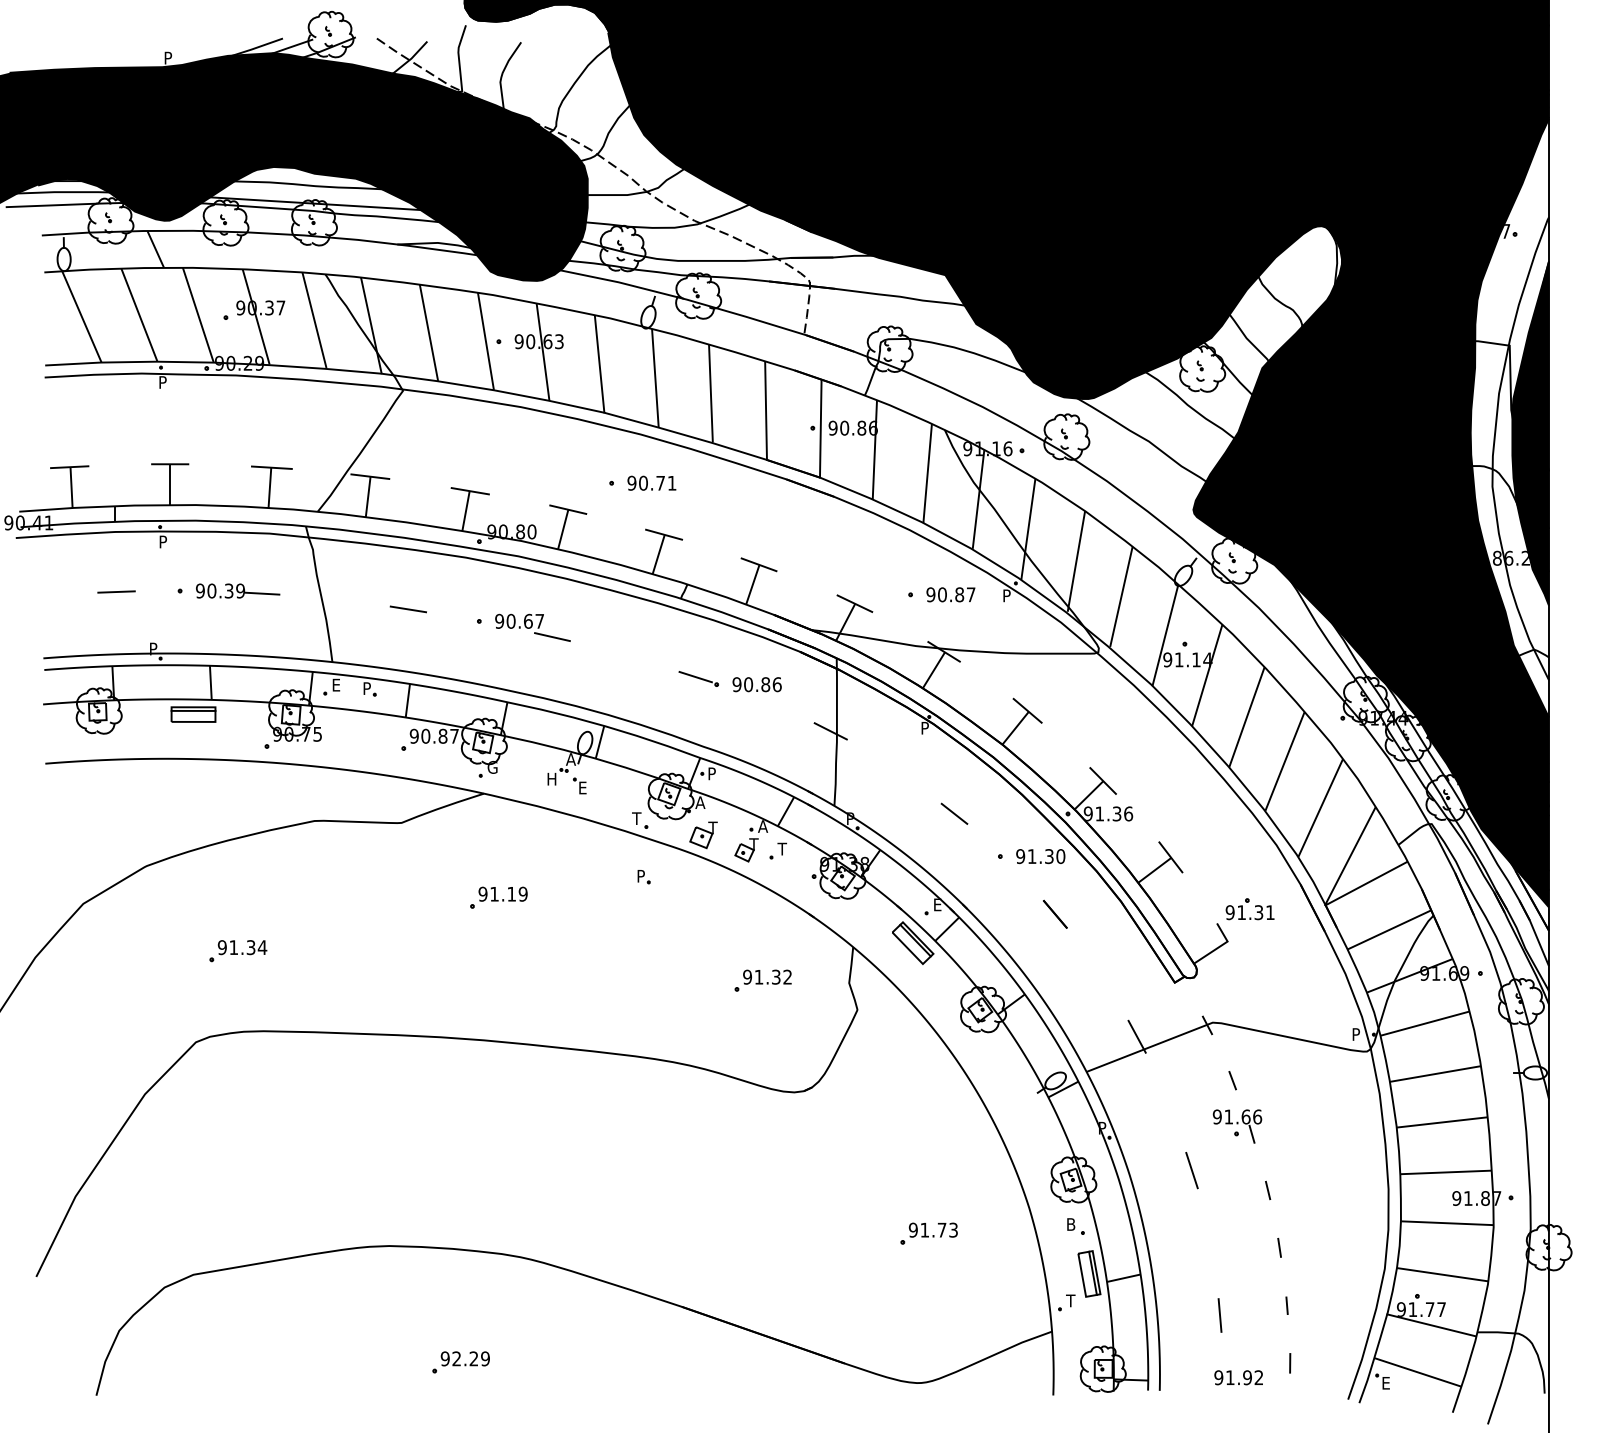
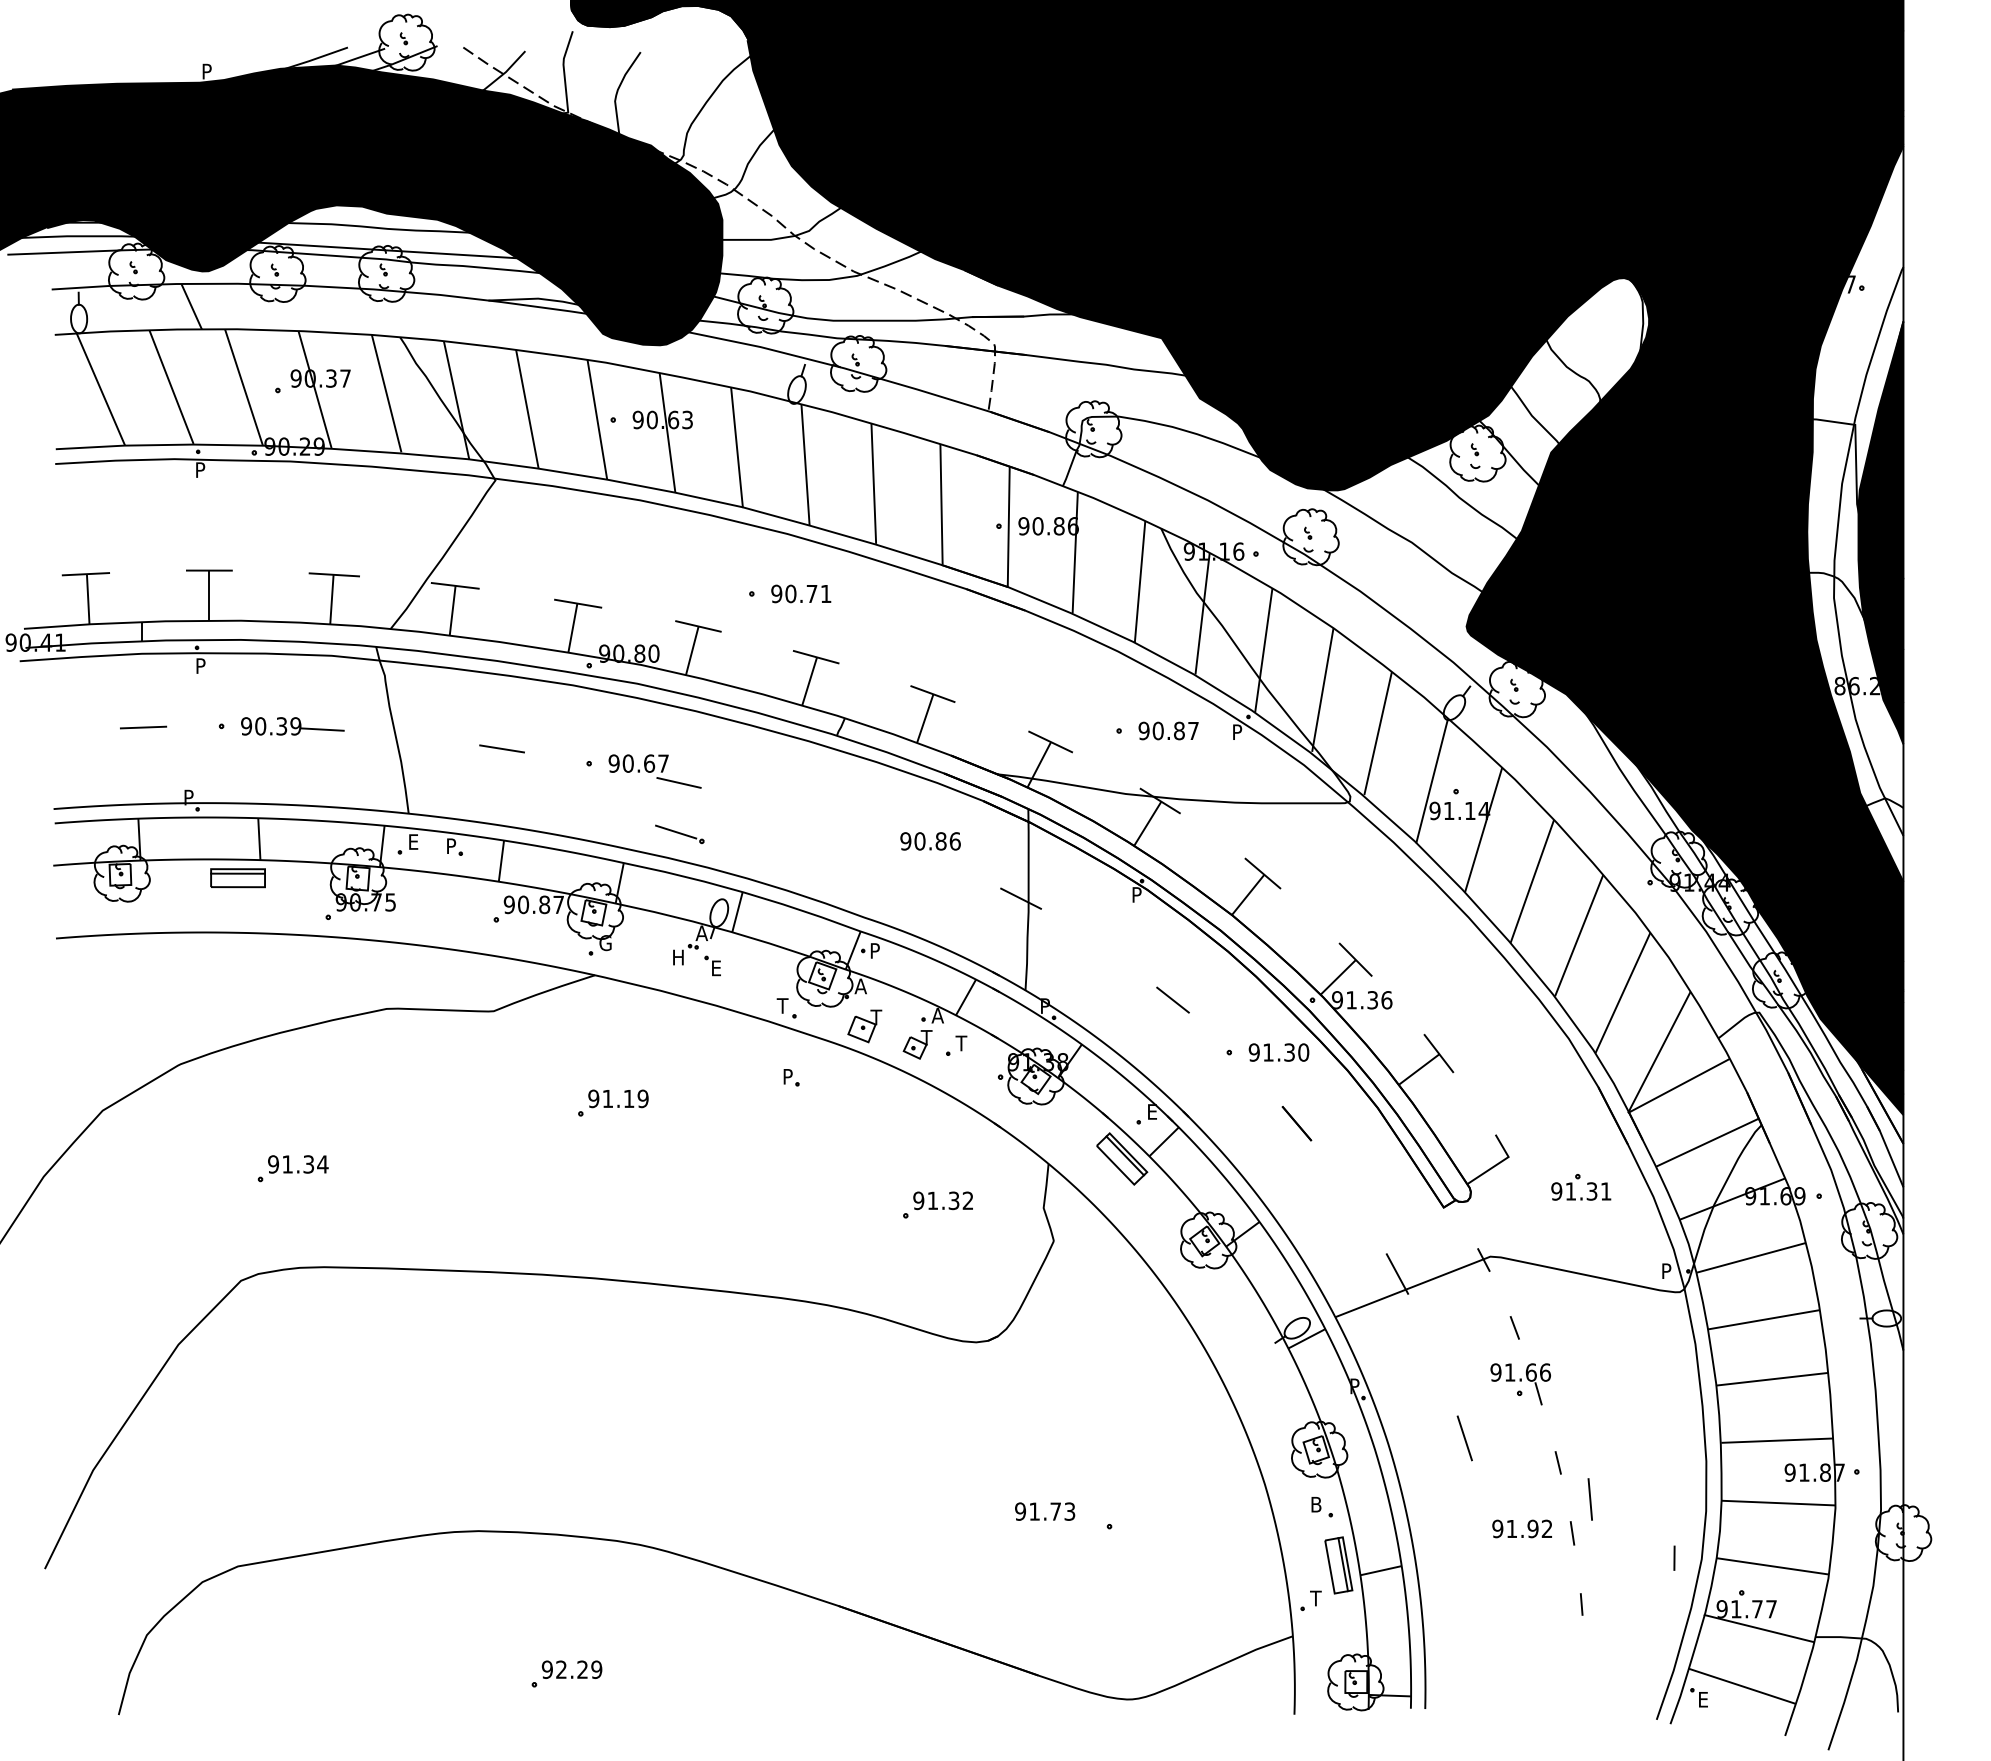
part: (698, 678) -> (679, 833), moved
part: (1255, 906) -> (1587, 1184), moved
text: (933, 1230) -> (1045, 1511), moved
line: (1219, 1315) -> (1589, 1499), moved
line: (1290, 1362) -> (1674, 1557), moved
text: (1238, 1377) -> (1521, 1528), moved

